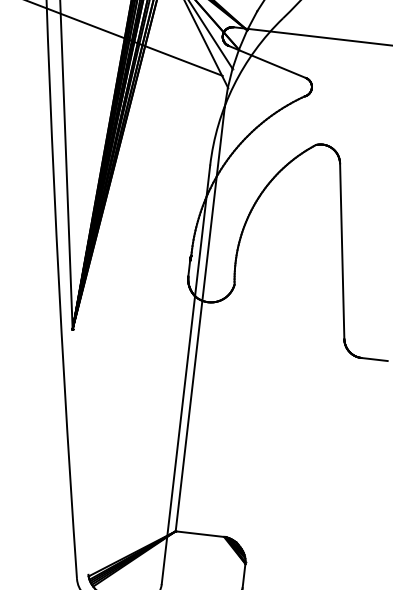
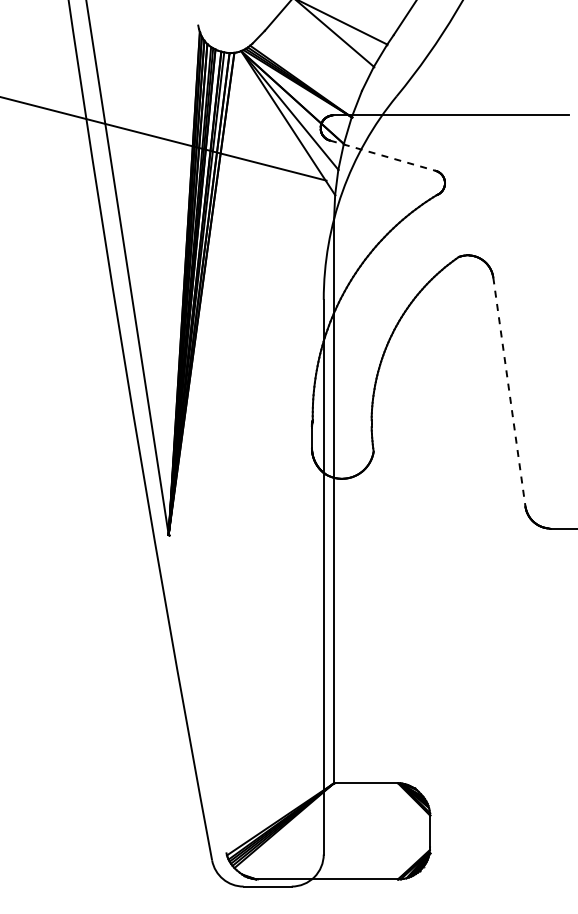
line: (267, 61) -> (383, 155), solid -> dashed
line: (342, 250) -> (509, 391), solid -> dashed

